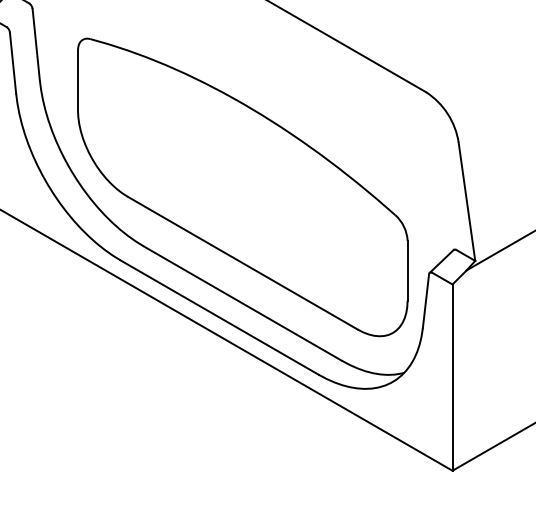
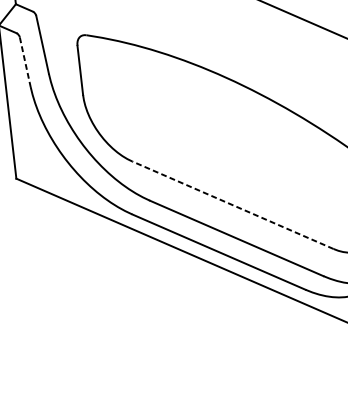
line: (13, 63) -> (25, 62), solid -> dashed
line: (242, 263) -> (232, 205), solid -> dashed

